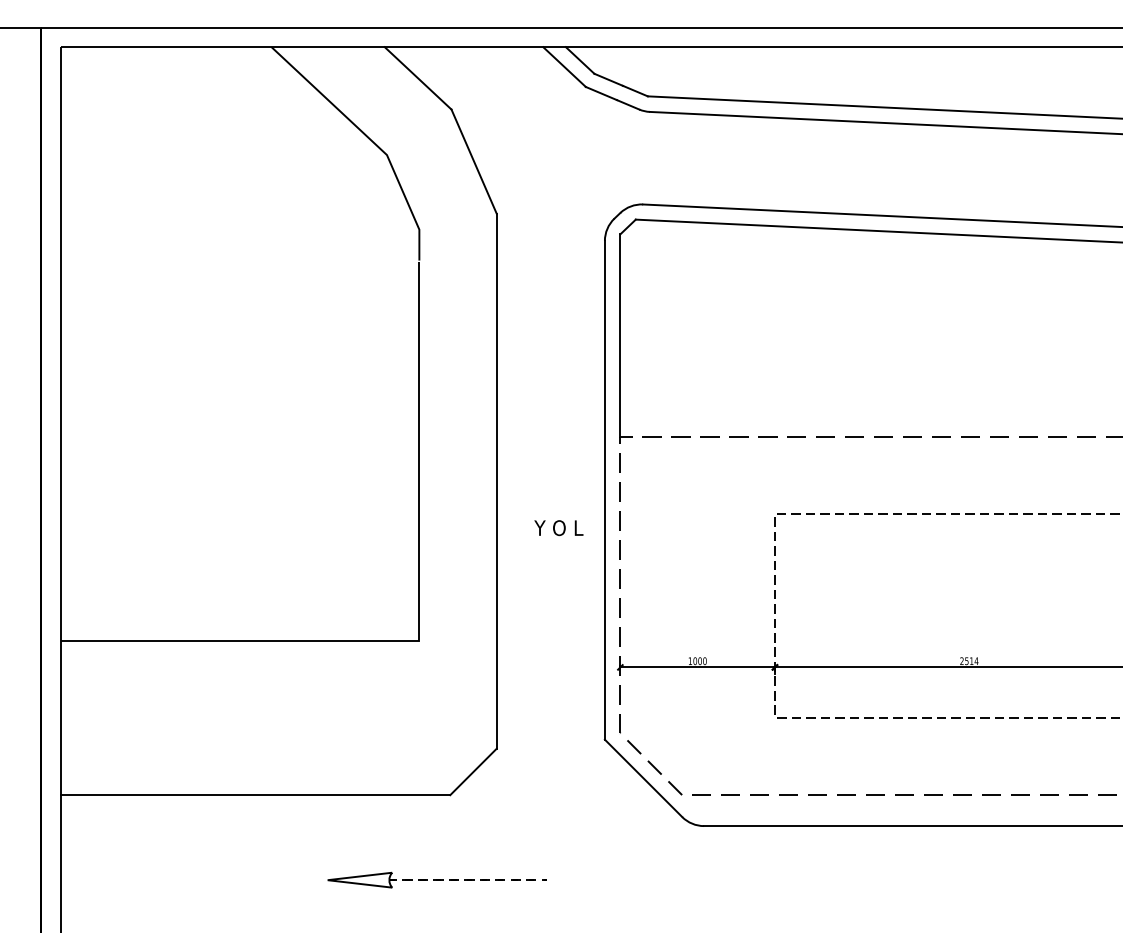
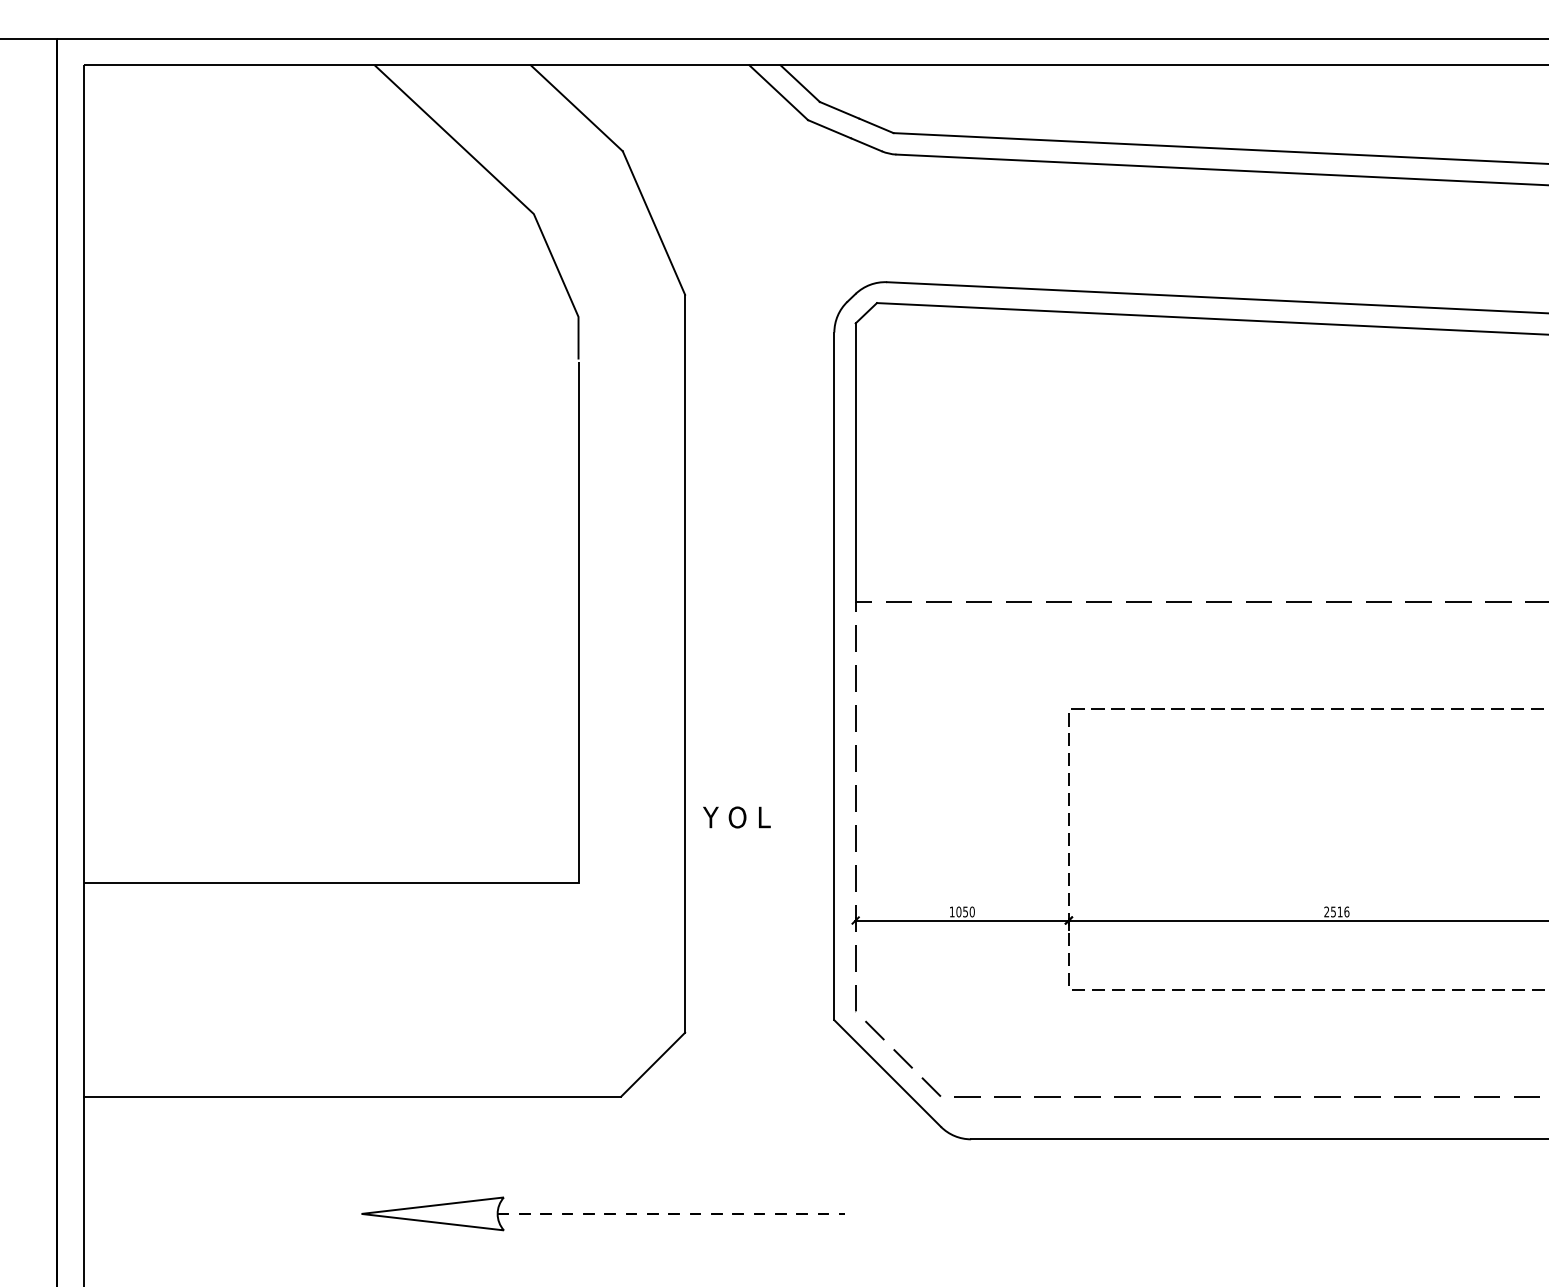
text: (558, 528) -> (736, 817), moved
text: (700, 660) -> (965, 911), 1000 -> 1050
text: (976, 660) -> (1346, 911), 2514 -> 2516
part: (436, 879) -> (602, 1213), size x1.6

